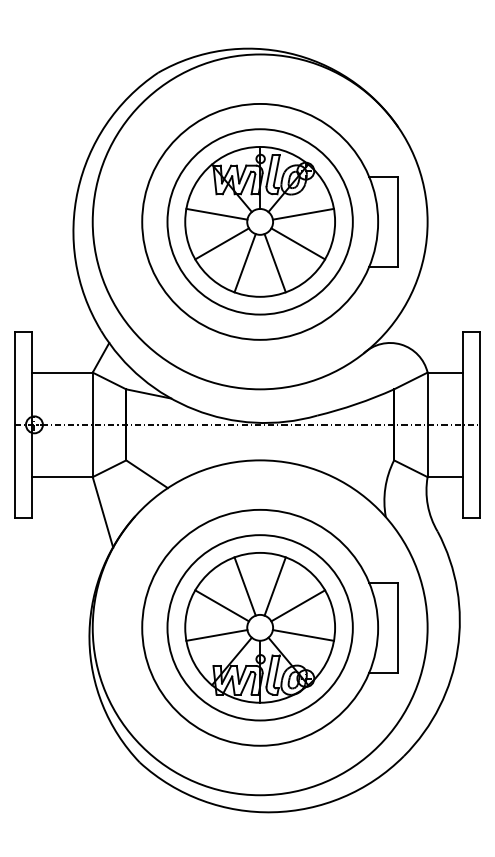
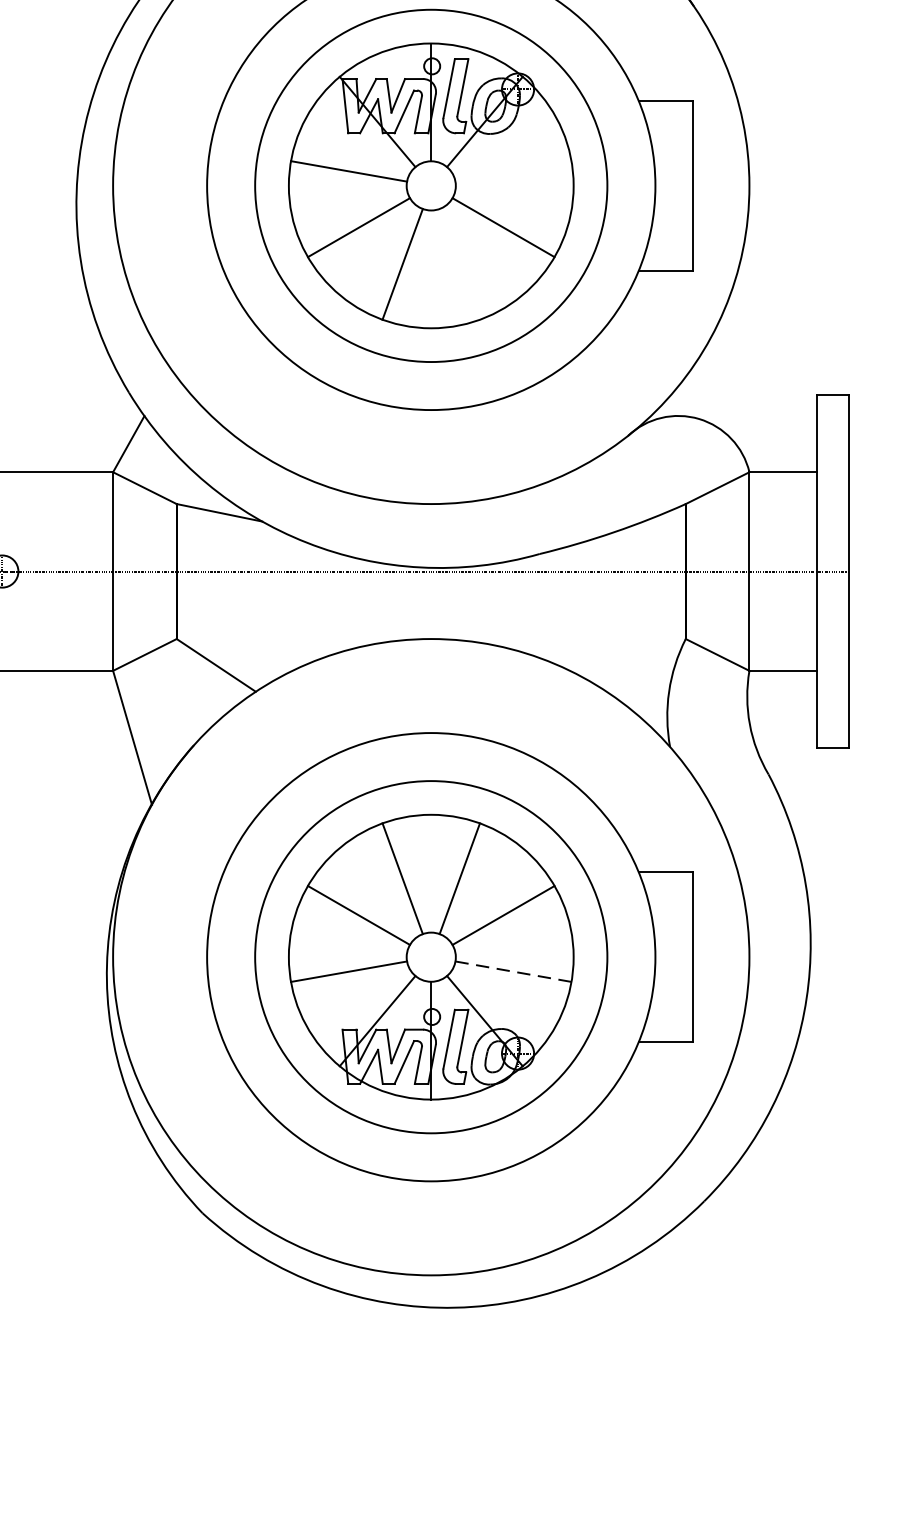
line: (302, 213) -> (511, 169), removed
line: (274, 263) -> (458, 264), removed
line: (303, 635) -> (513, 971), solid -> dashed

